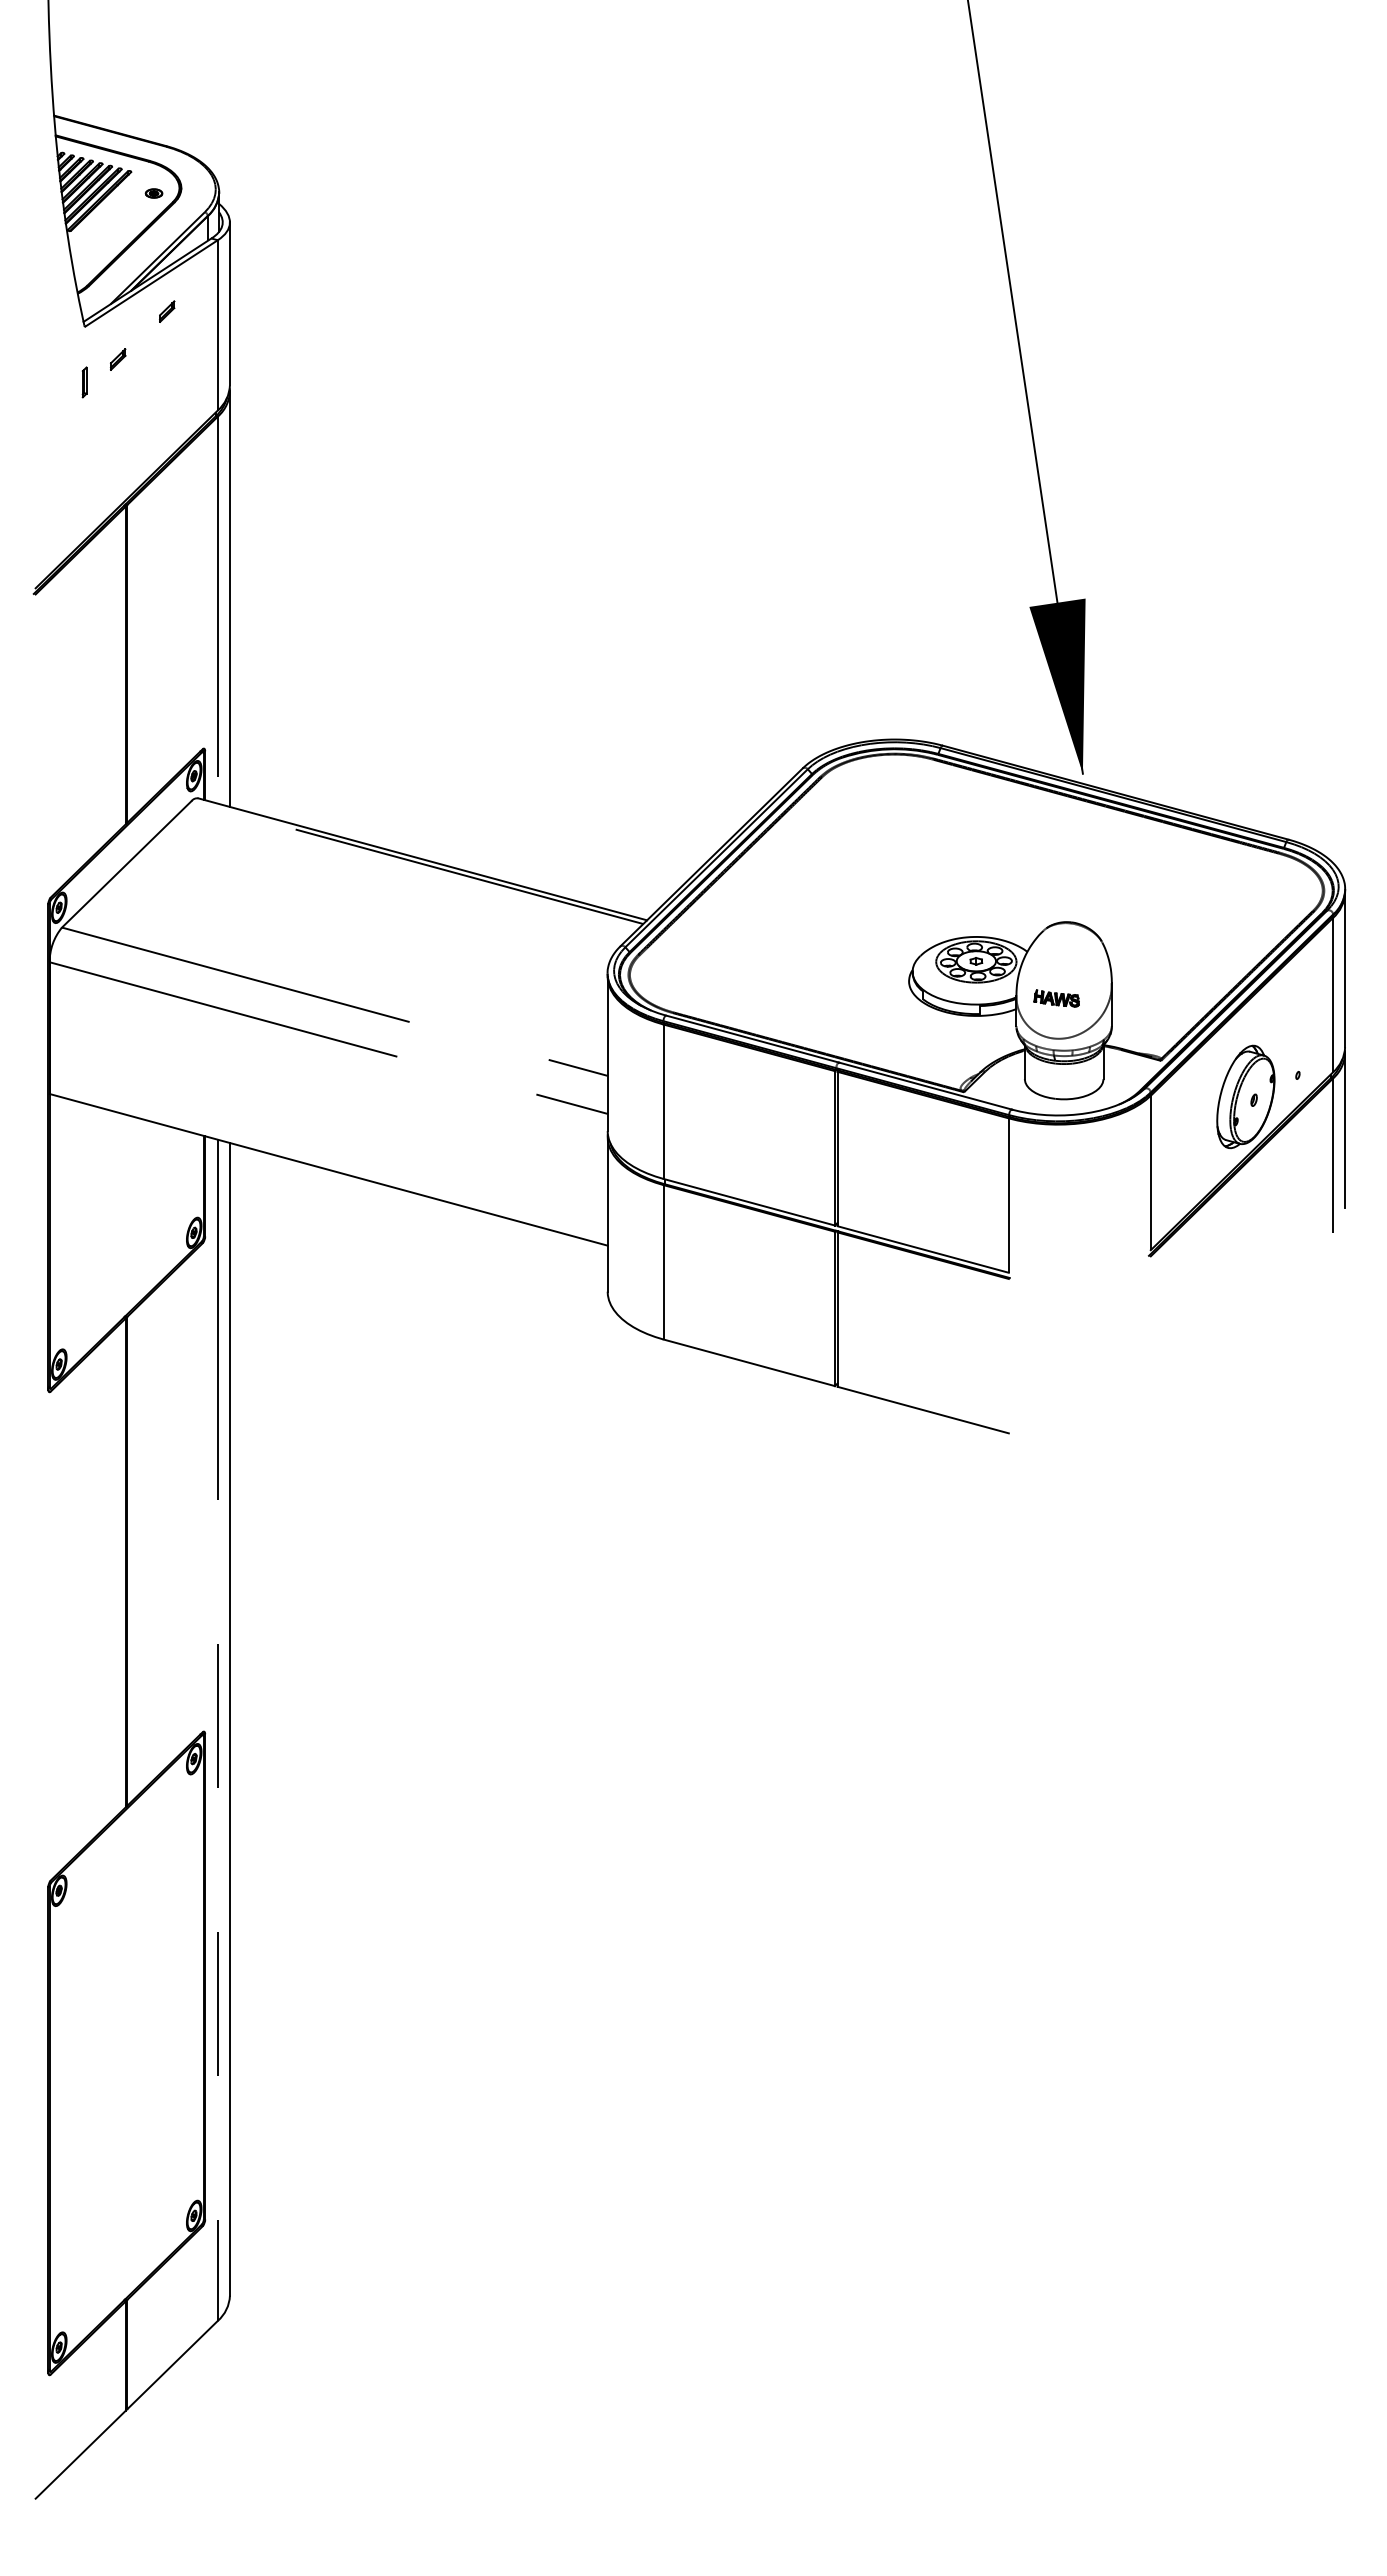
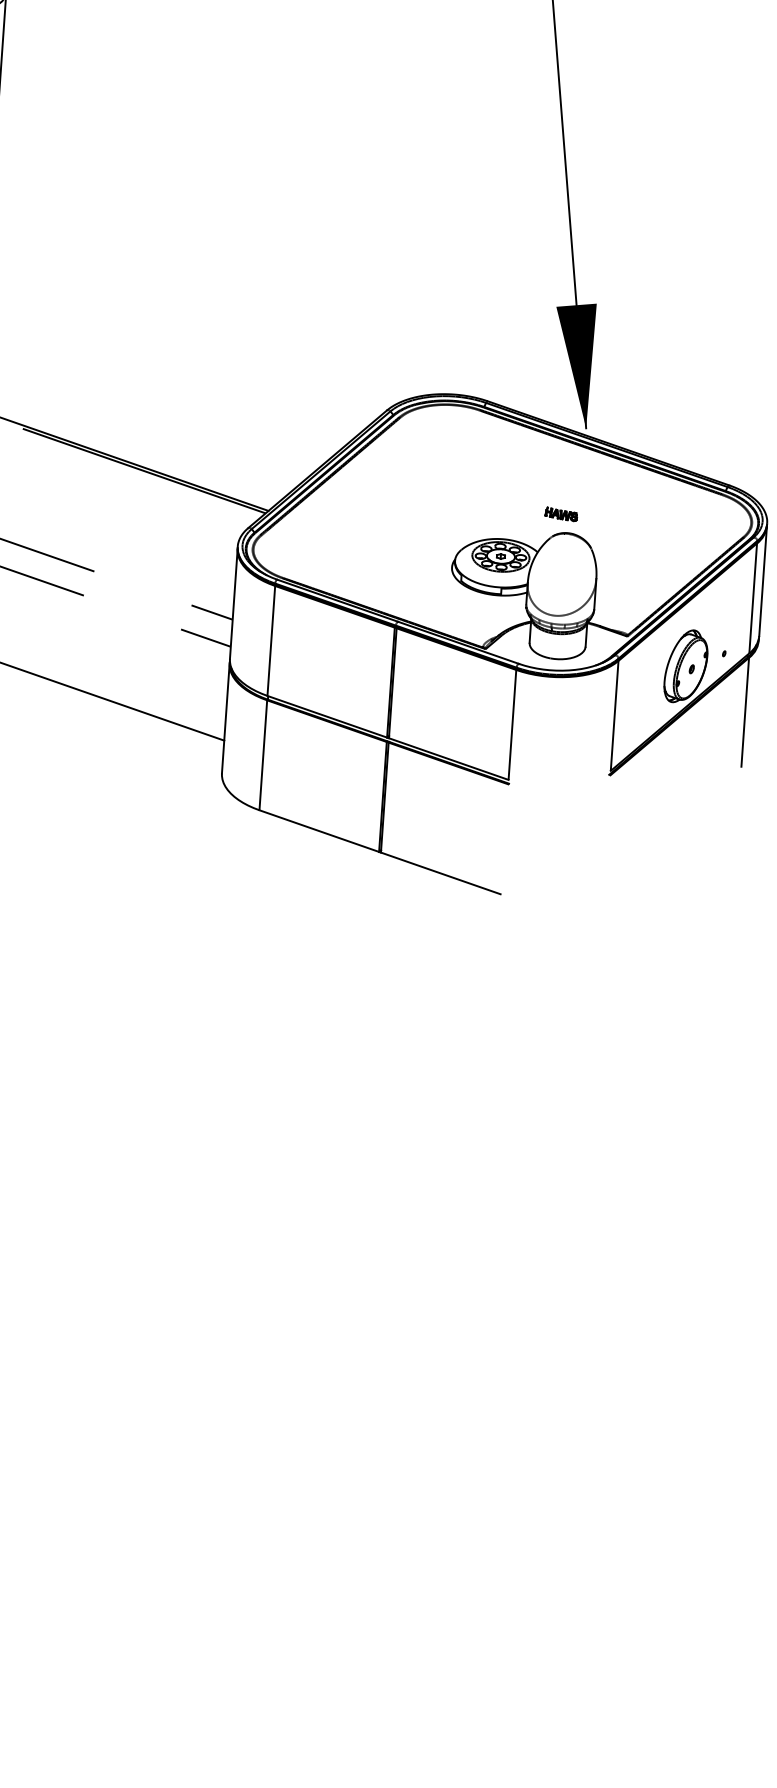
part: (1056, 998) -> (561, 514), moved
line: (1345, 1130) -> (755, 695), removed

